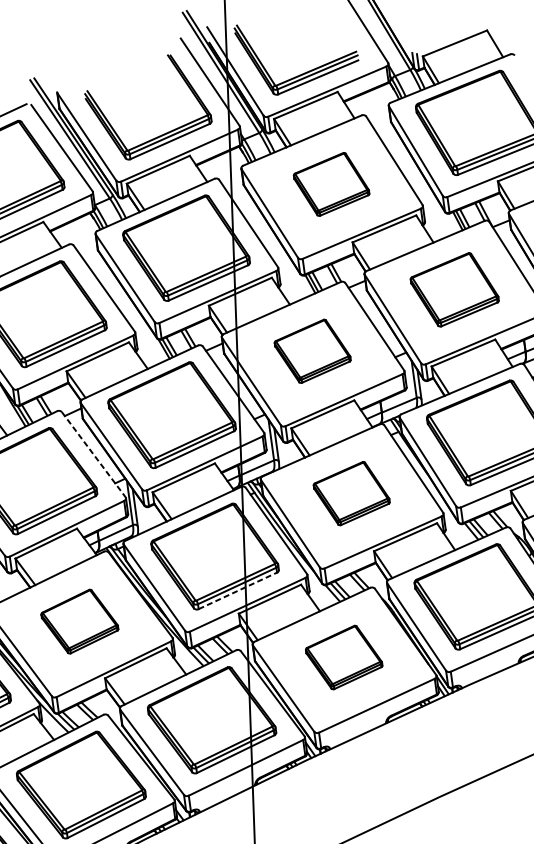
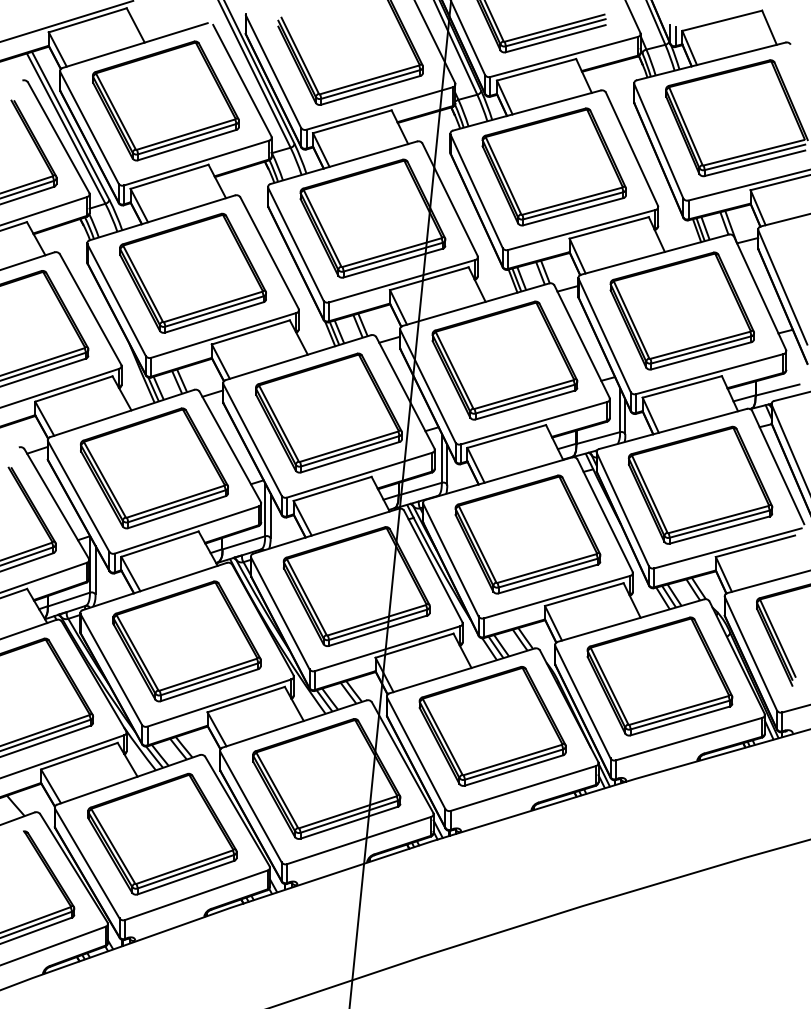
part: (331, 184) -> (553, 166), size x1.67
part: (454, 289) -> (681, 310), size x1.43
part: (312, 351) -> (504, 360), size x1.67
line: (93, 455) -> (230, 447), dashed -> solid
part: (351, 493) -> (527, 534), size x1.67
line: (238, 590) -> (378, 630), dashed -> solid
part: (79, 621) -> (186, 641), size x1.67
part: (344, 657) -> (492, 726), size x1.67

